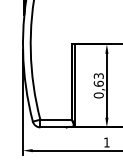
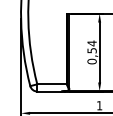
text: (98, 79) -> (91, 46), 0,63 -> 0,54

